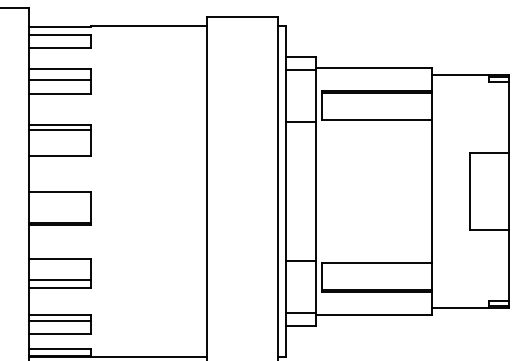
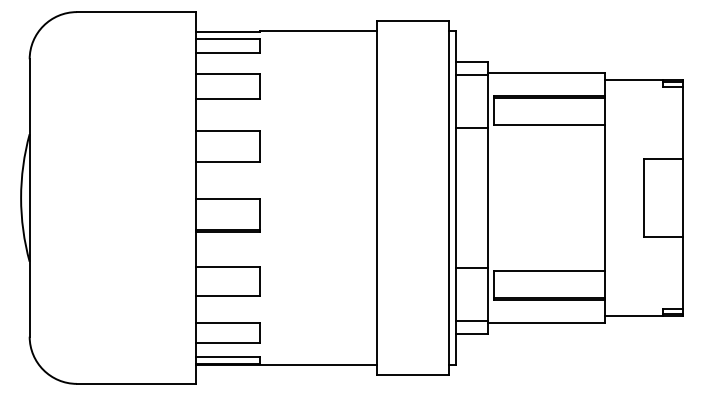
line: (59, 79) -> (227, 84), removed
line: (59, 129) -> (227, 135), removed
line: (59, 279) -> (227, 287), removed
line: (59, 321) -> (227, 329), removed

